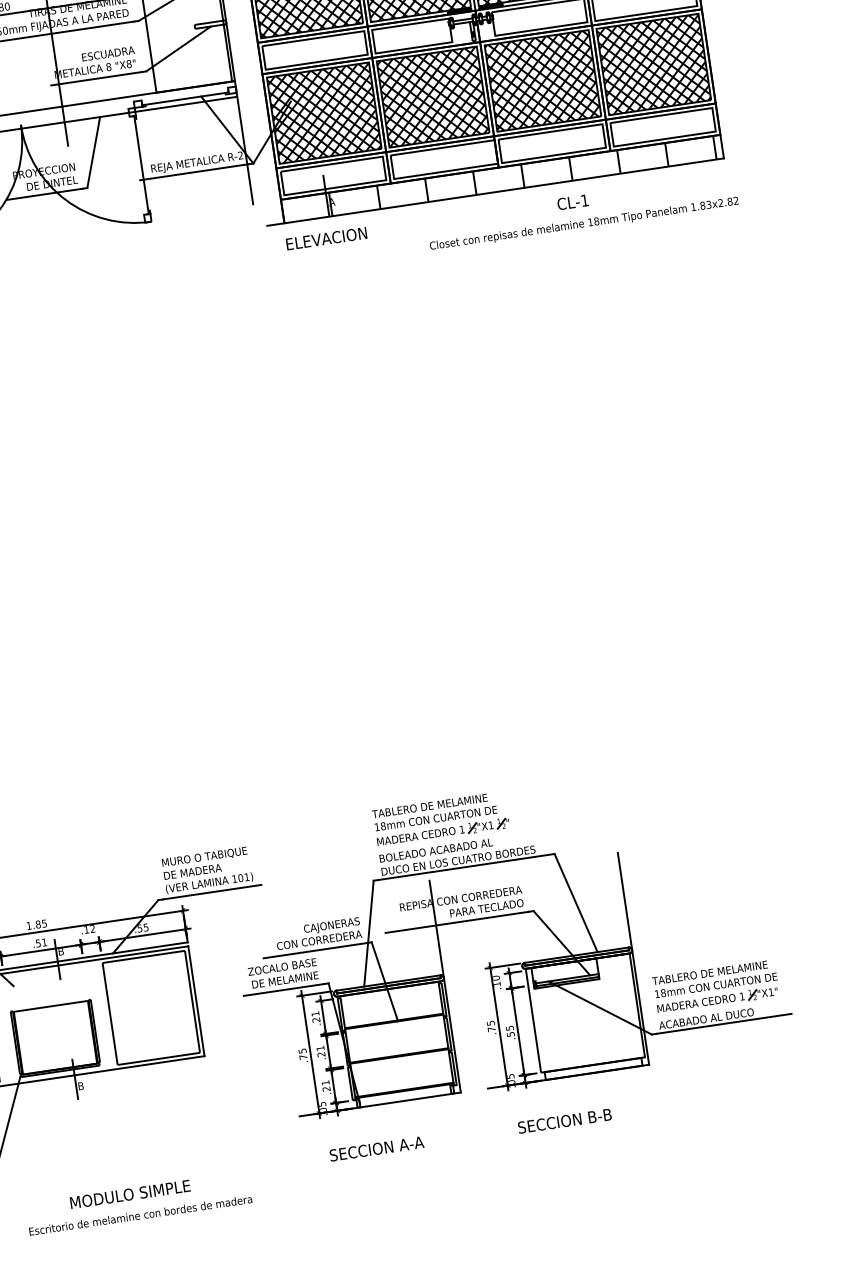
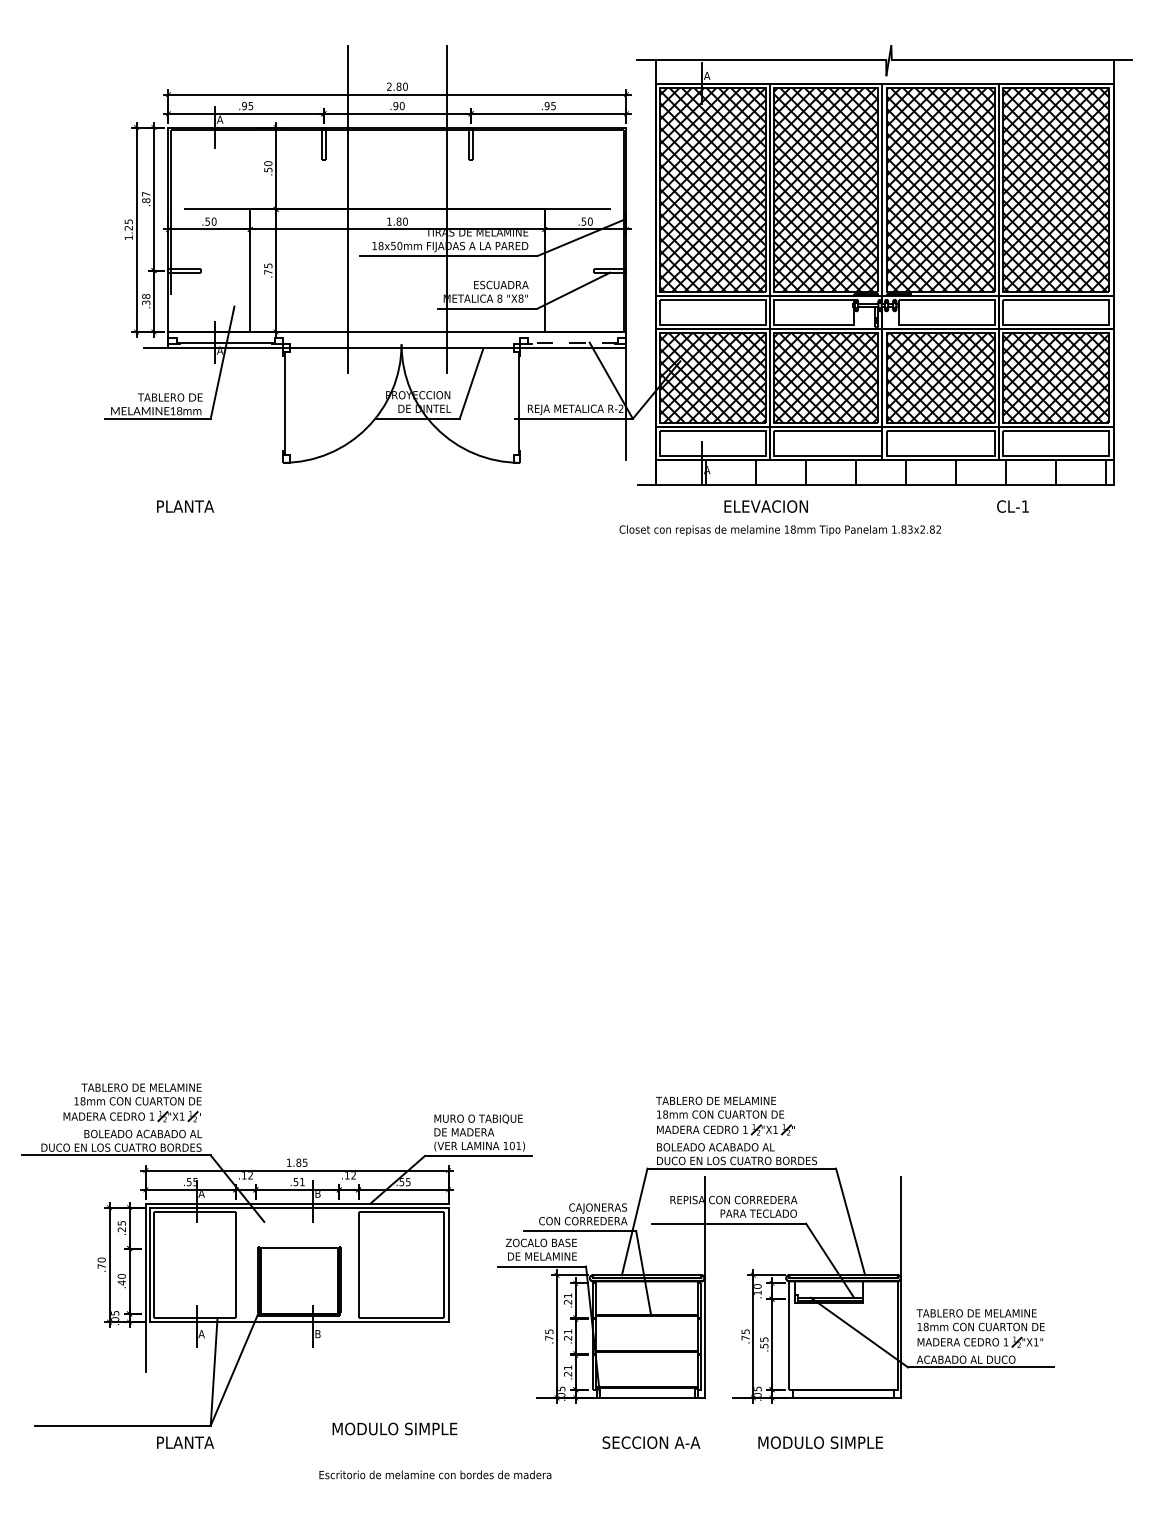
line: (185, 98) -> (573, 342), solid -> dashed
text: (572, 202) -> (1012, 506), moved
text: (583, 224) -> (779, 530), moved
text: (325, 238) -> (765, 506), moved
text: (578, 1118) -> (820, 1442), SECCION B-B -> MODULO SIMPLE
text: (376, 1148) -> (651, 1442), moved
text: (129, 1194) -> (394, 1428), moved
text: (140, 1214) -> (435, 1474), moved

